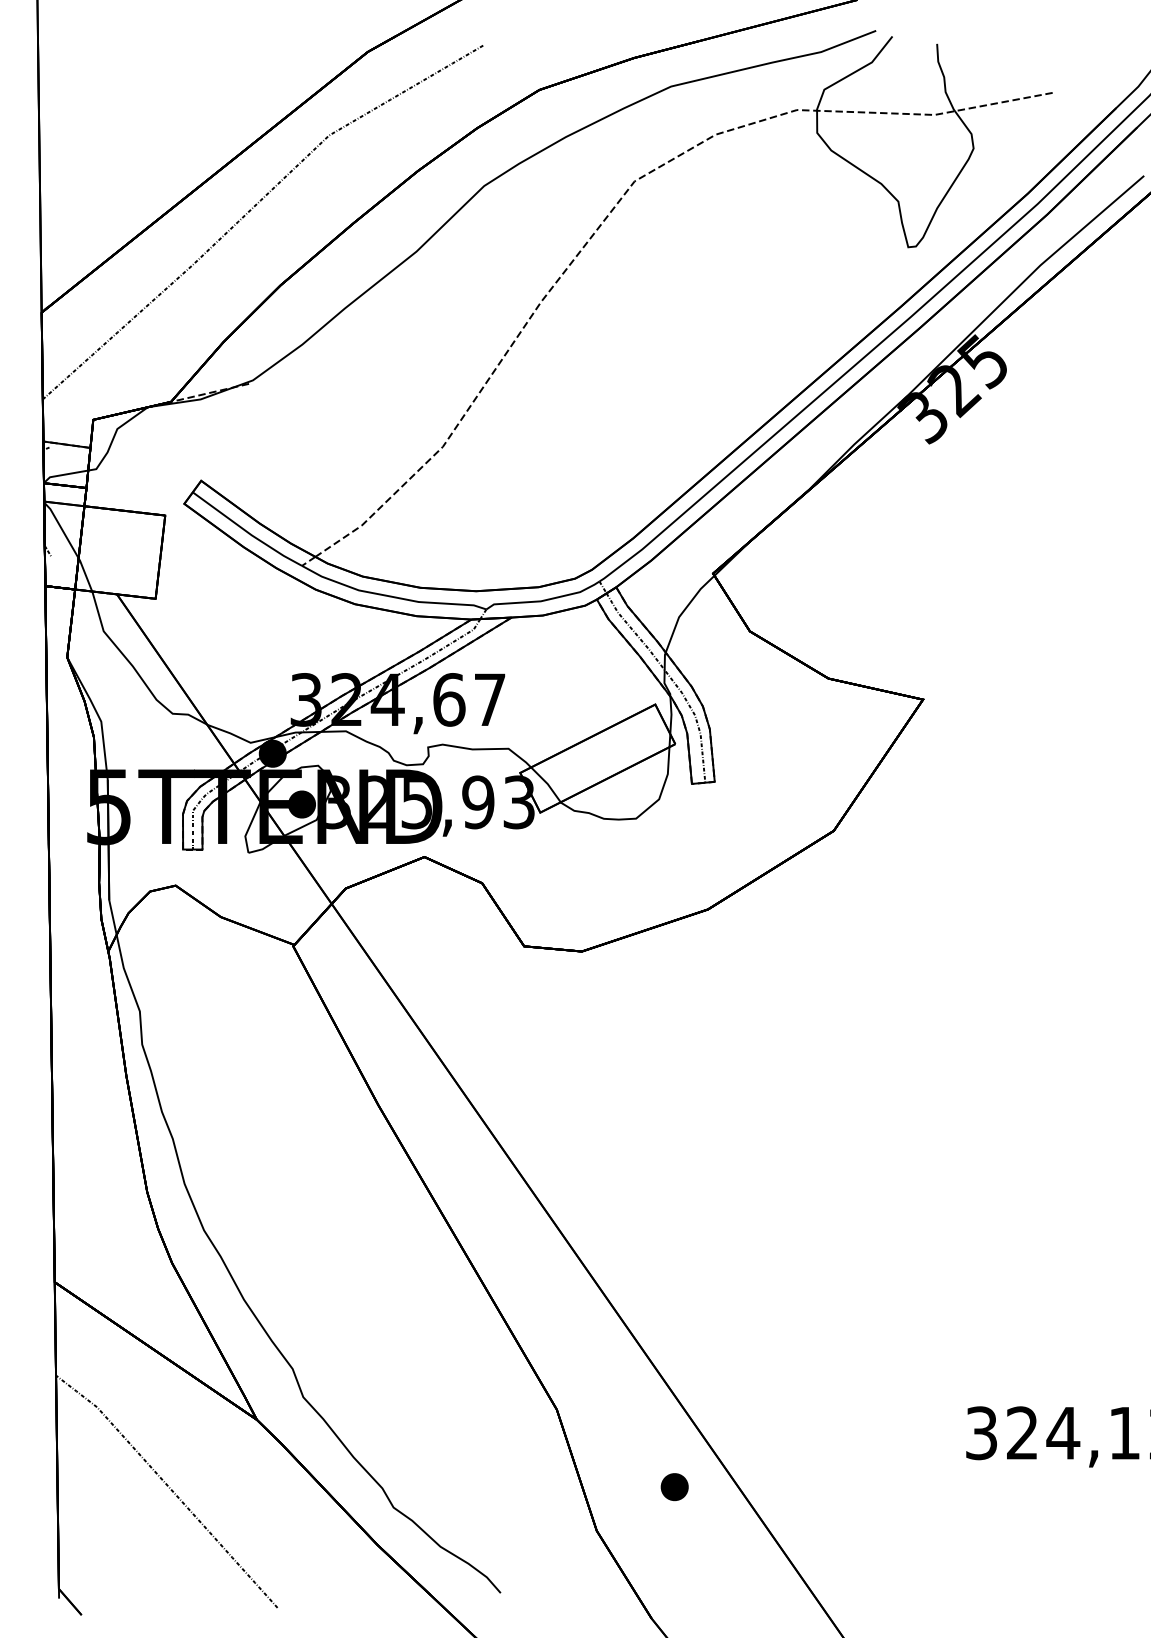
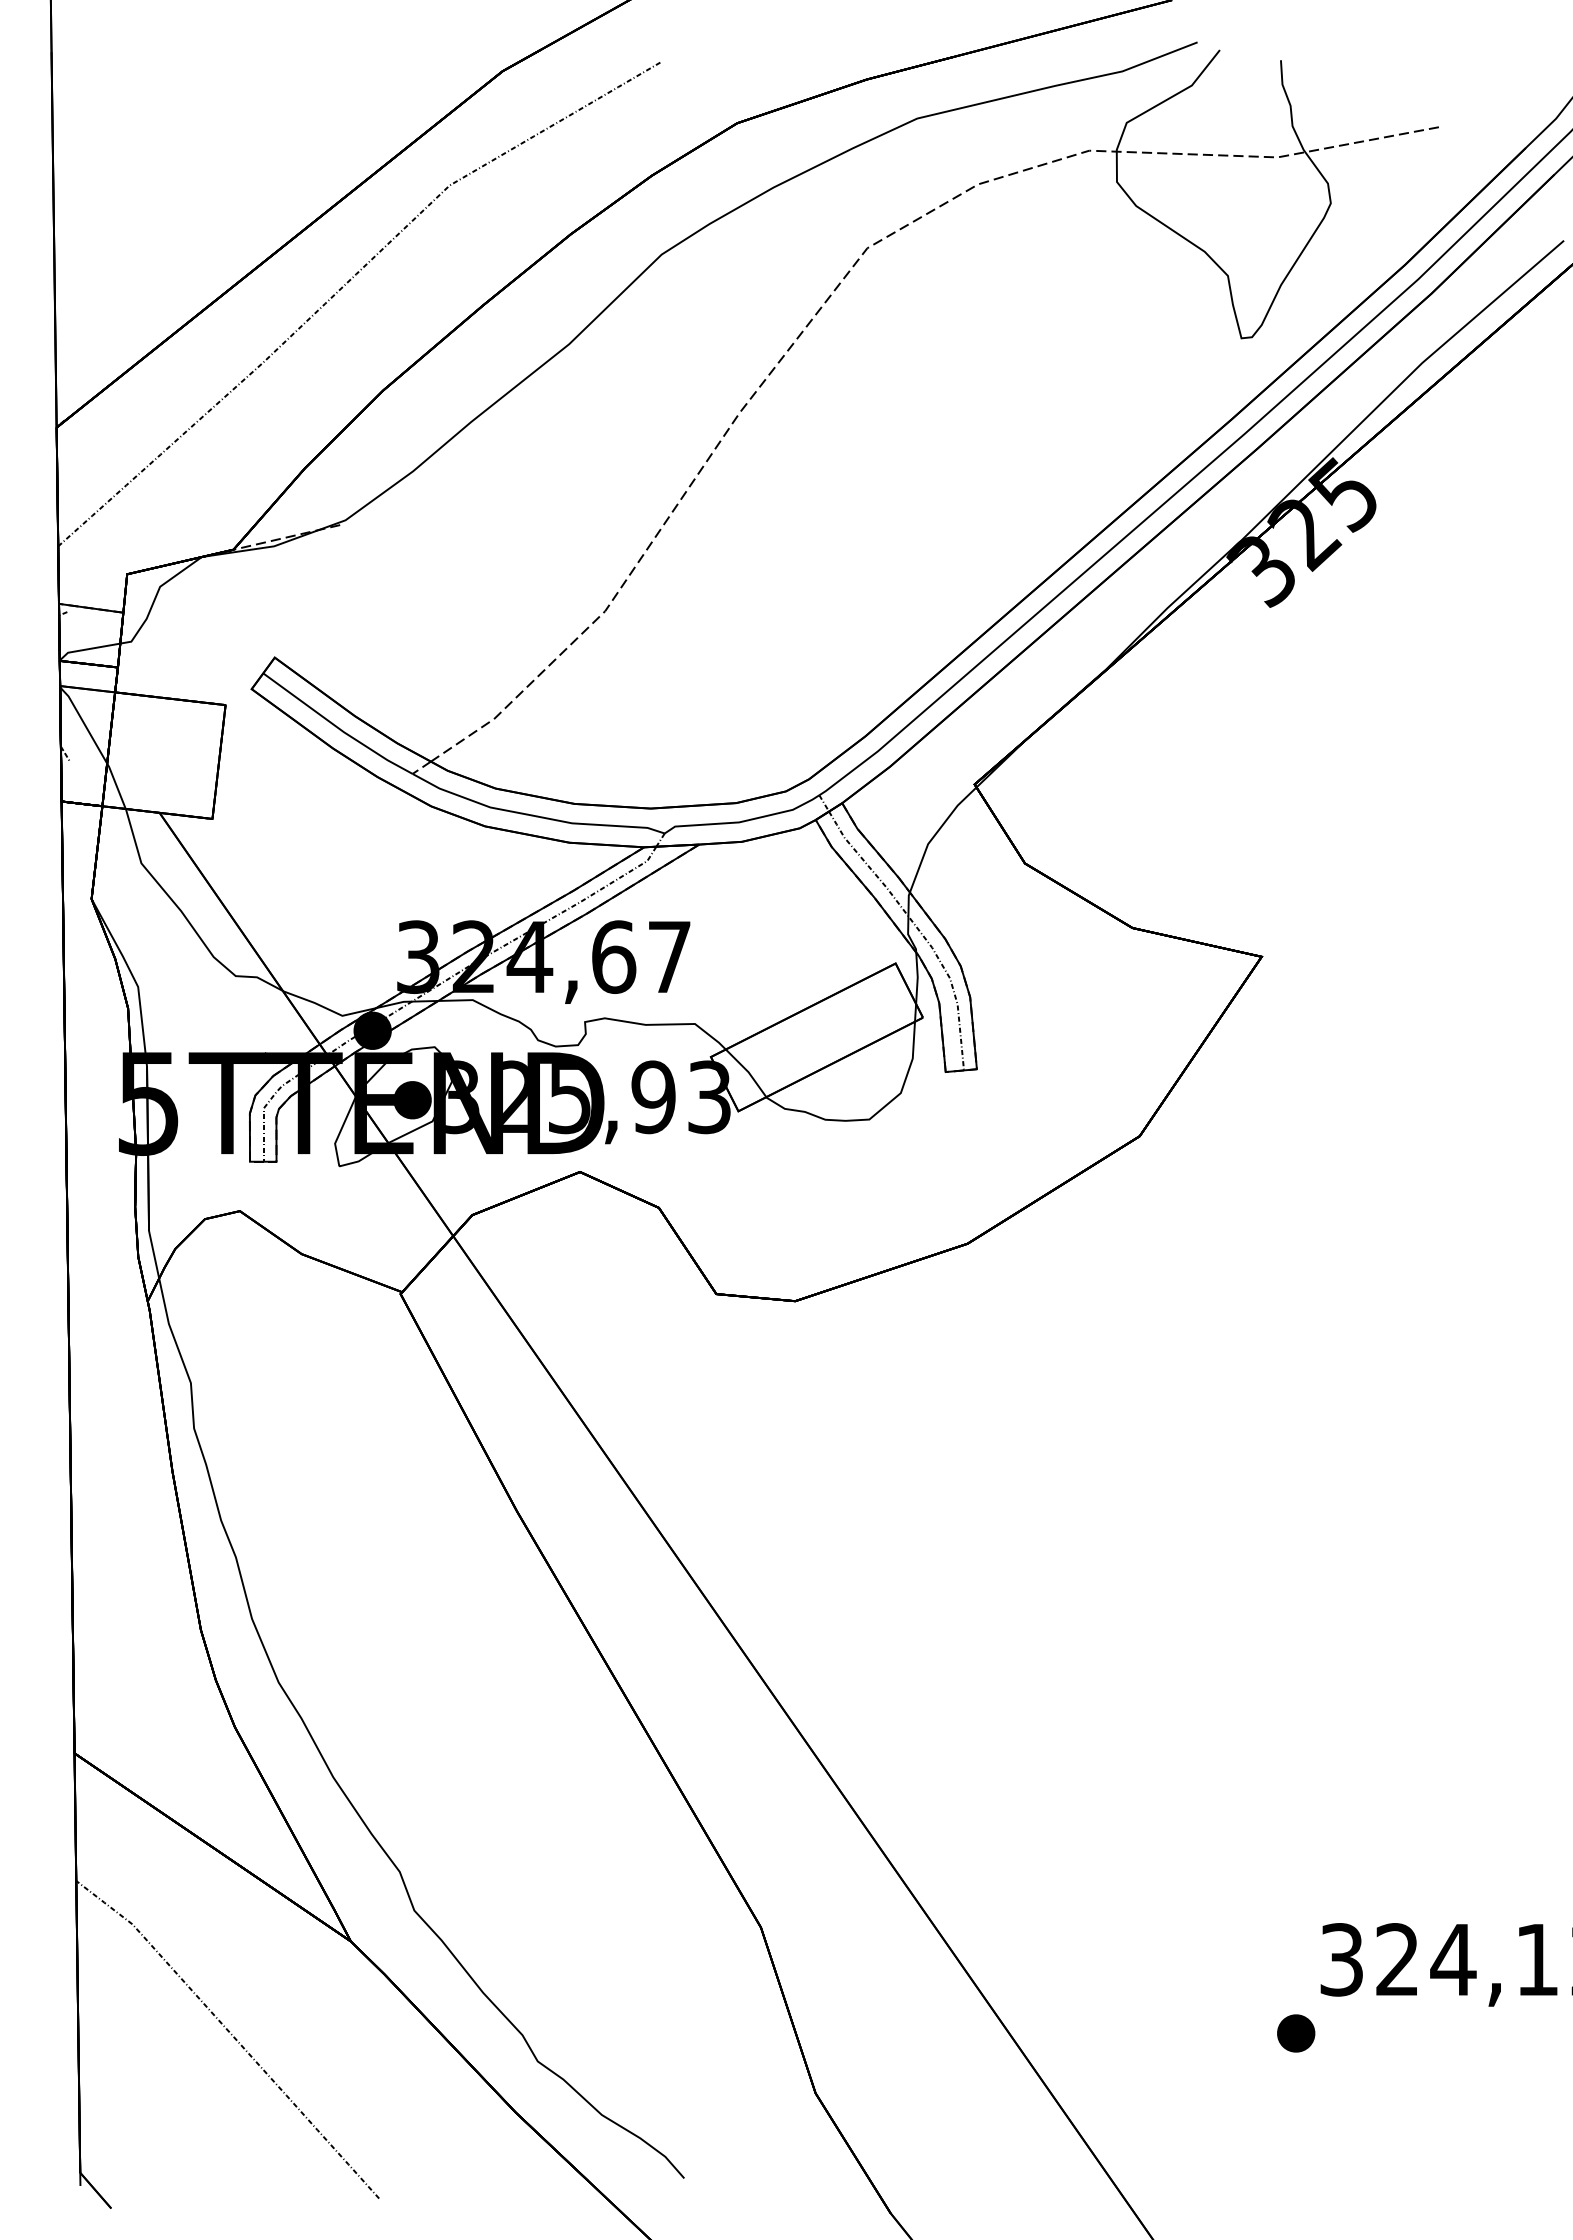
part: (674, 1487) -> (1296, 2033), moved

